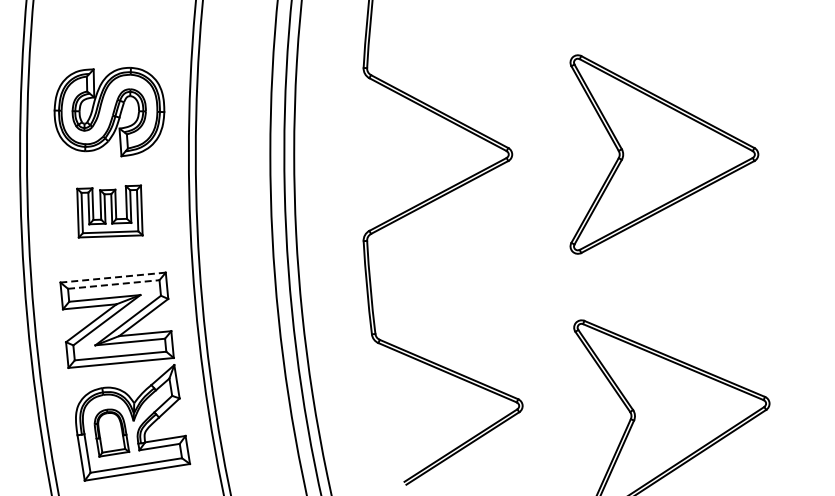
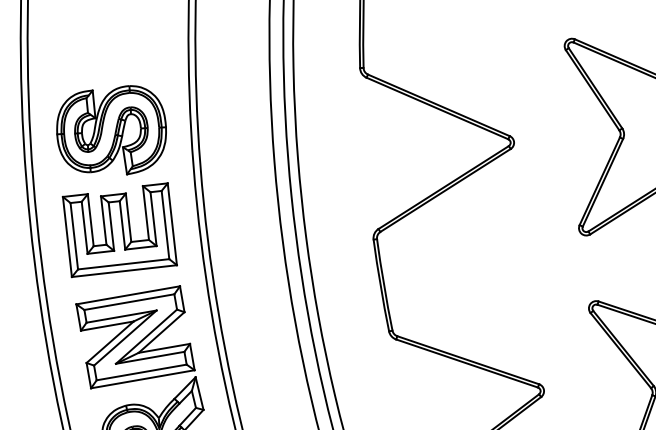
part: (109, 211) -> (119, 230), size x1.67
line: (113, 277) -> (128, 295), dashed -> solid
line: (113, 284) -> (129, 302), dashed -> solid

